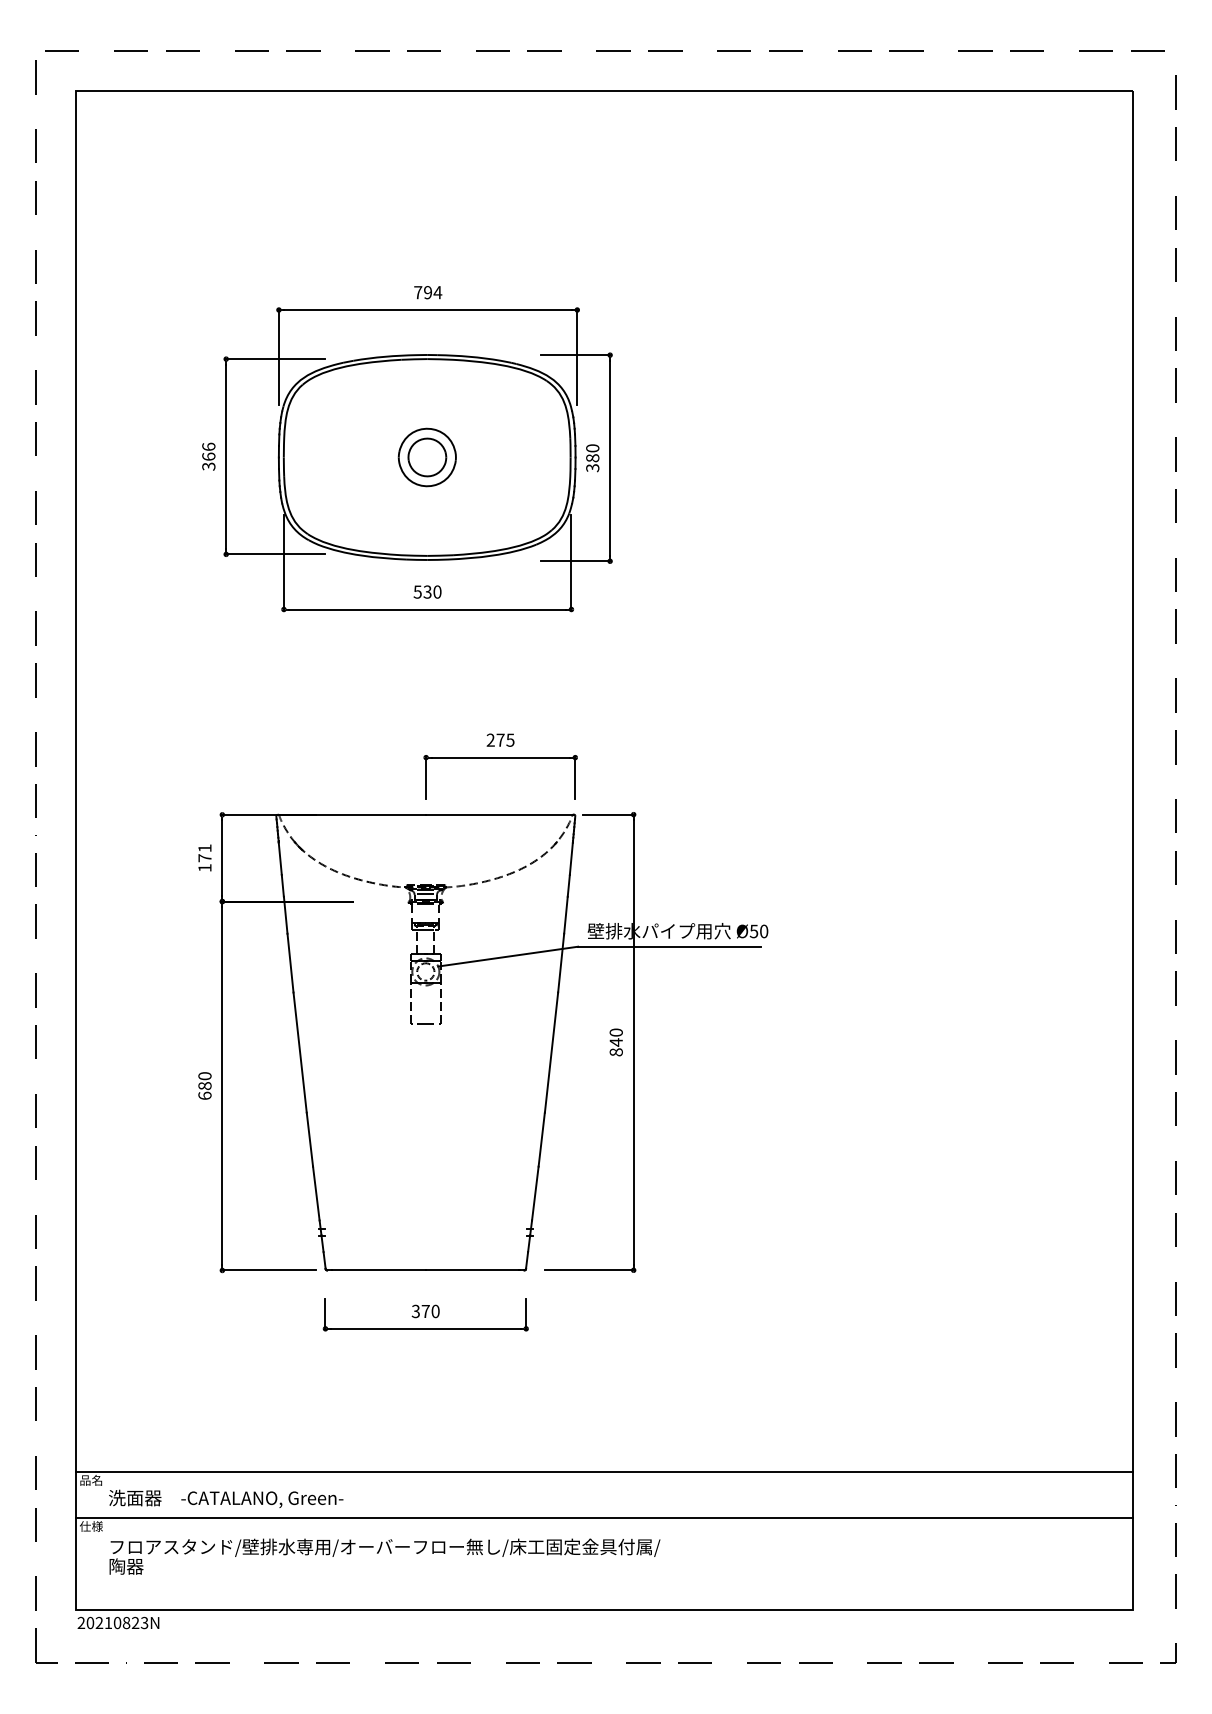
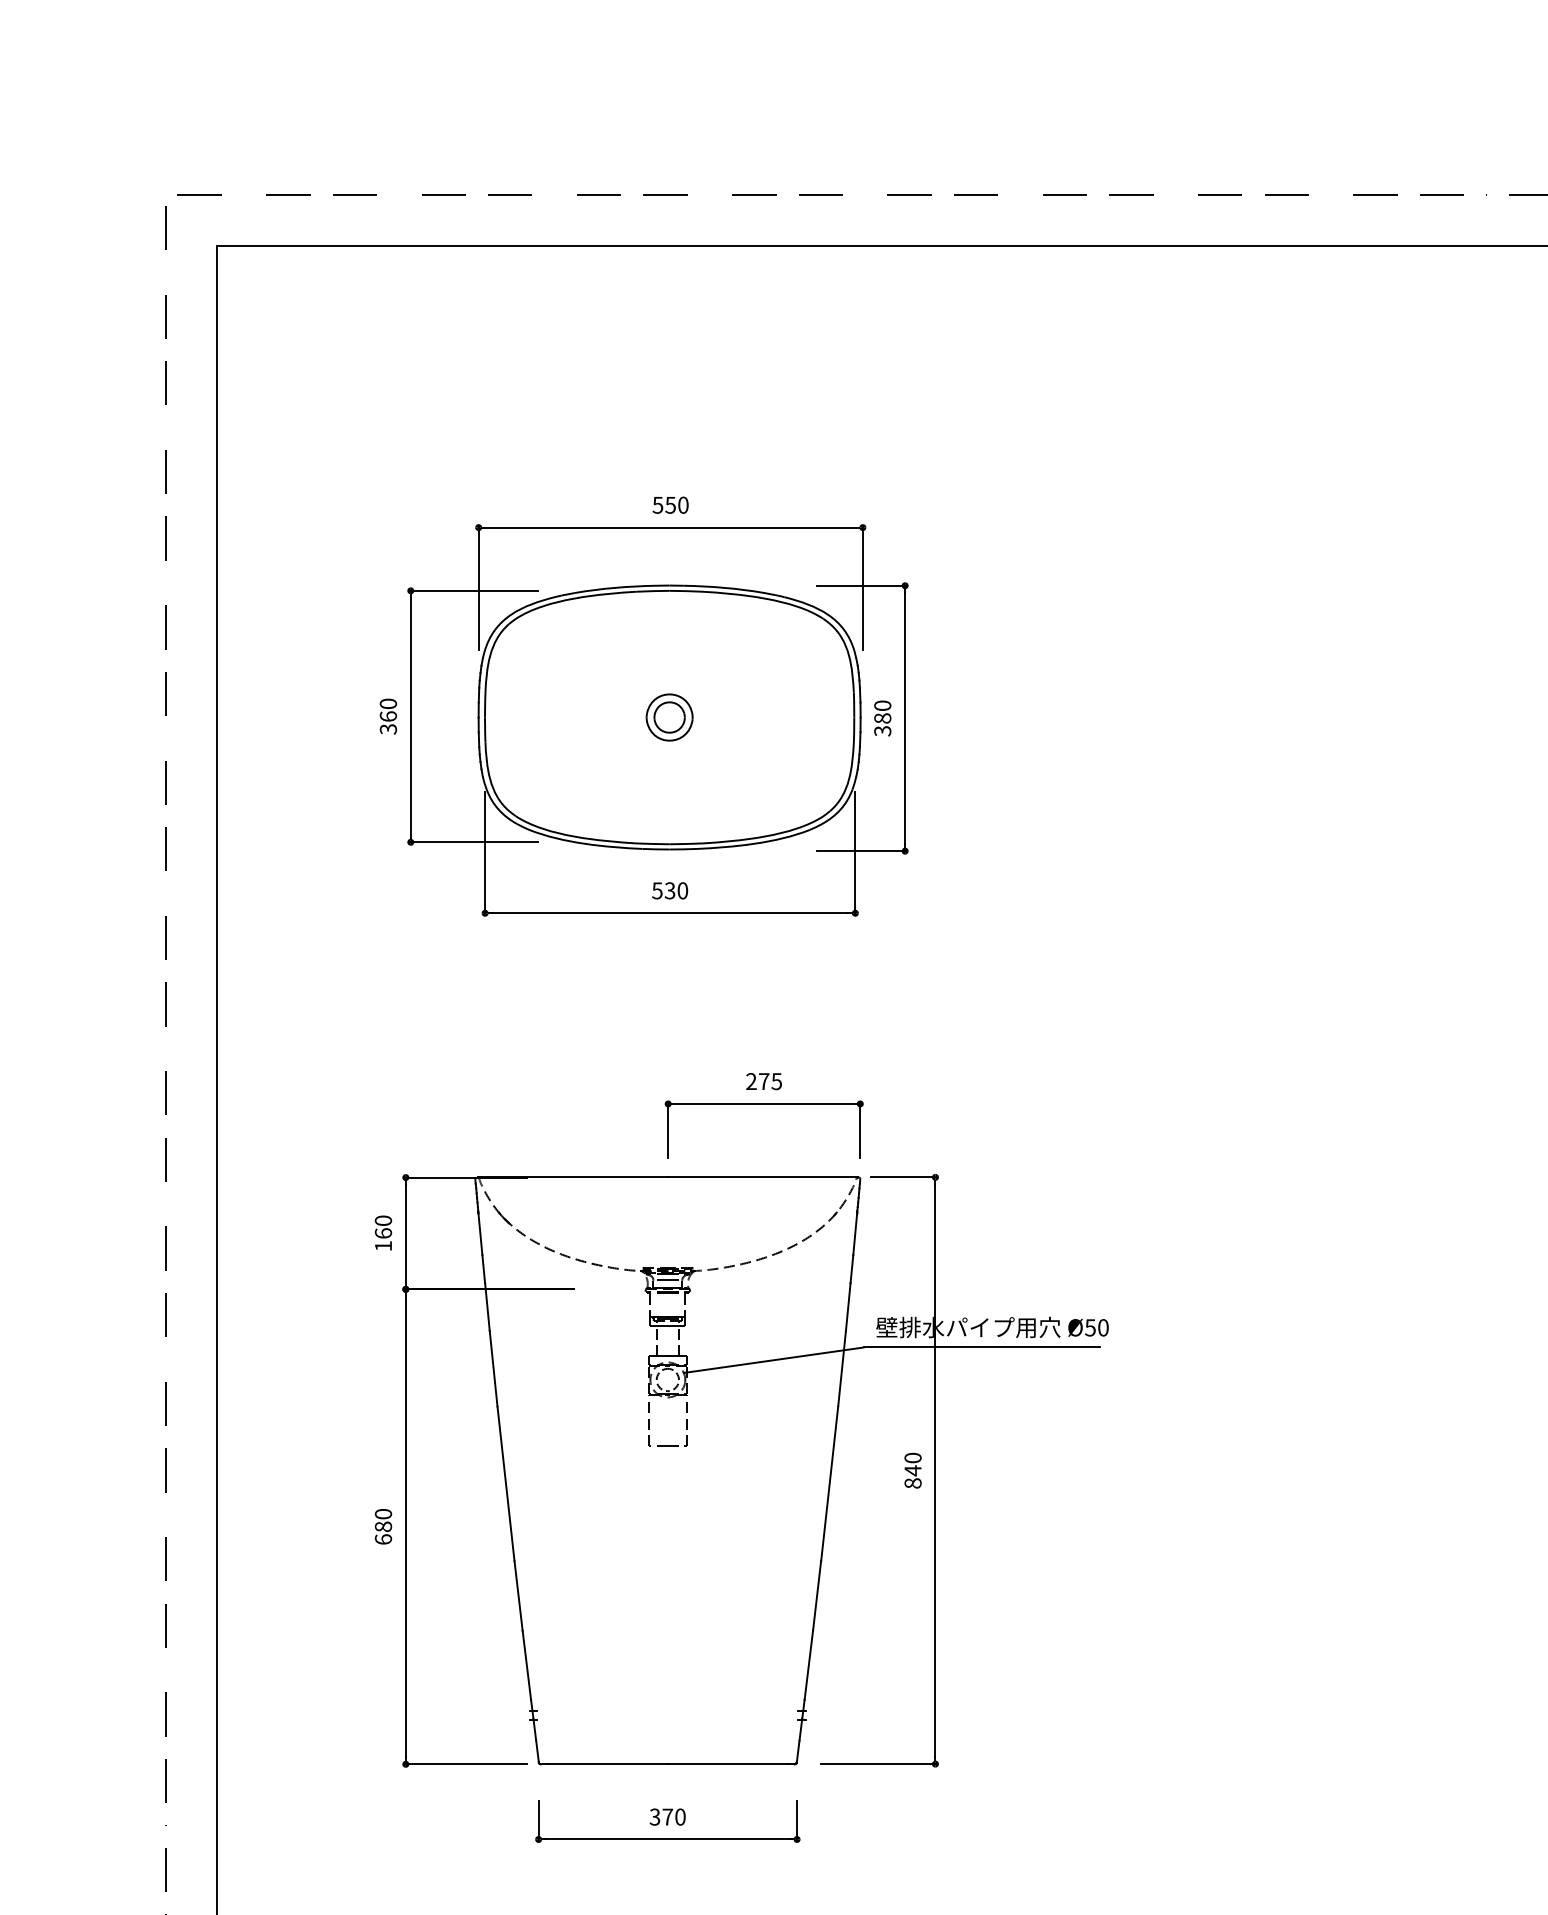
text: (428, 292) -> (671, 505), 794 -> 550
text: (208, 446) -> (388, 703), 366 -> 360
part: (426, 457) -> (668, 717), size x0.62
text: (204, 853) -> (382, 1227), 171 -> 160

